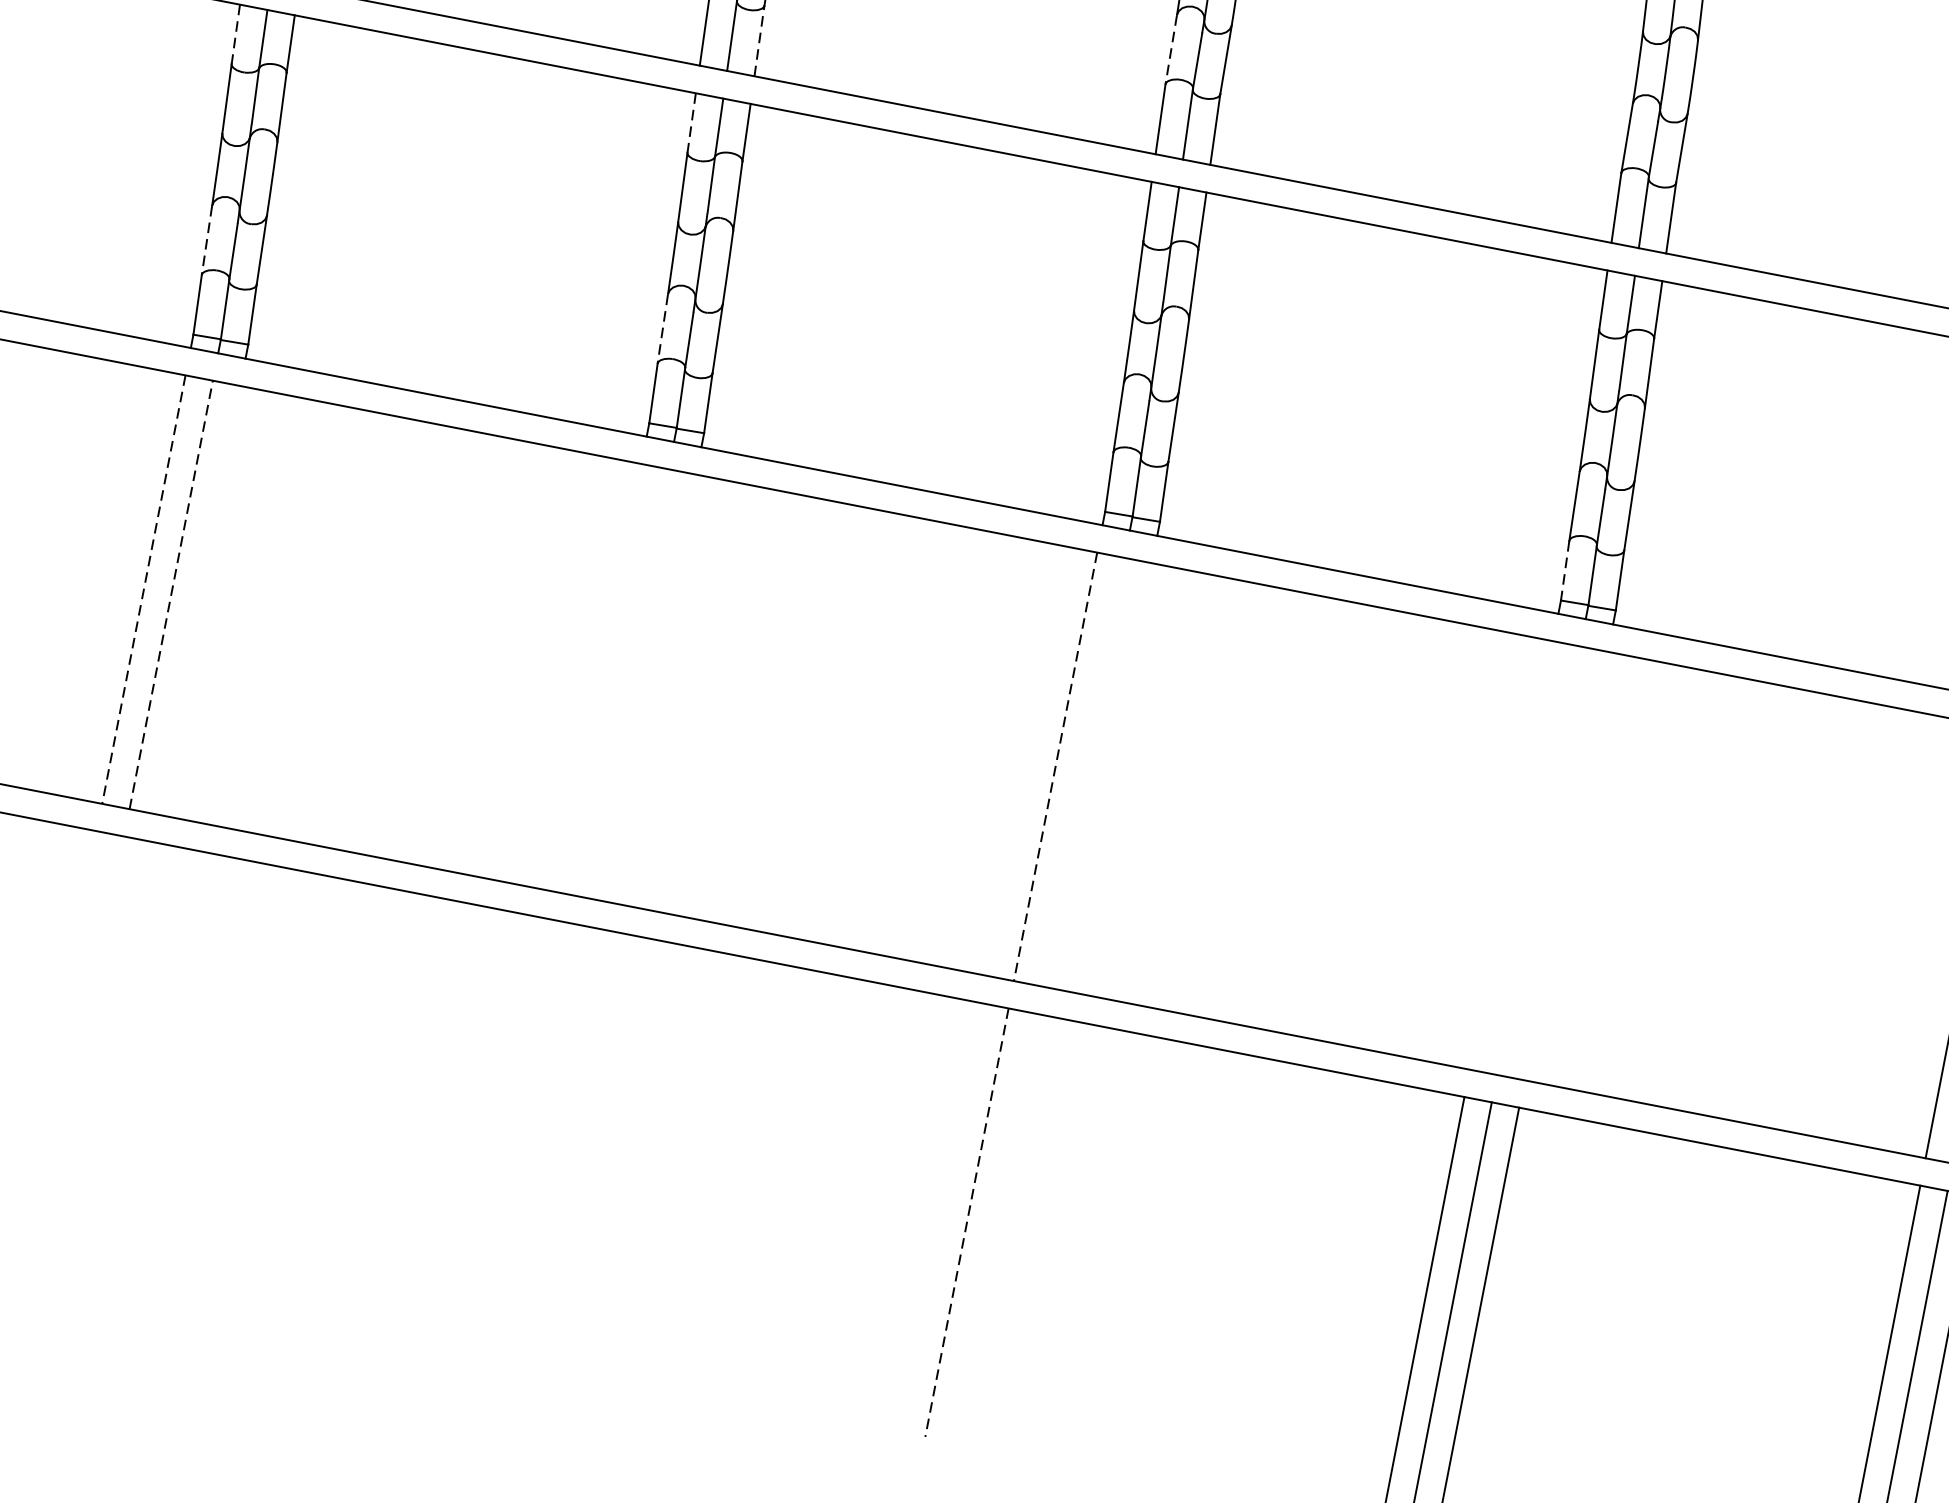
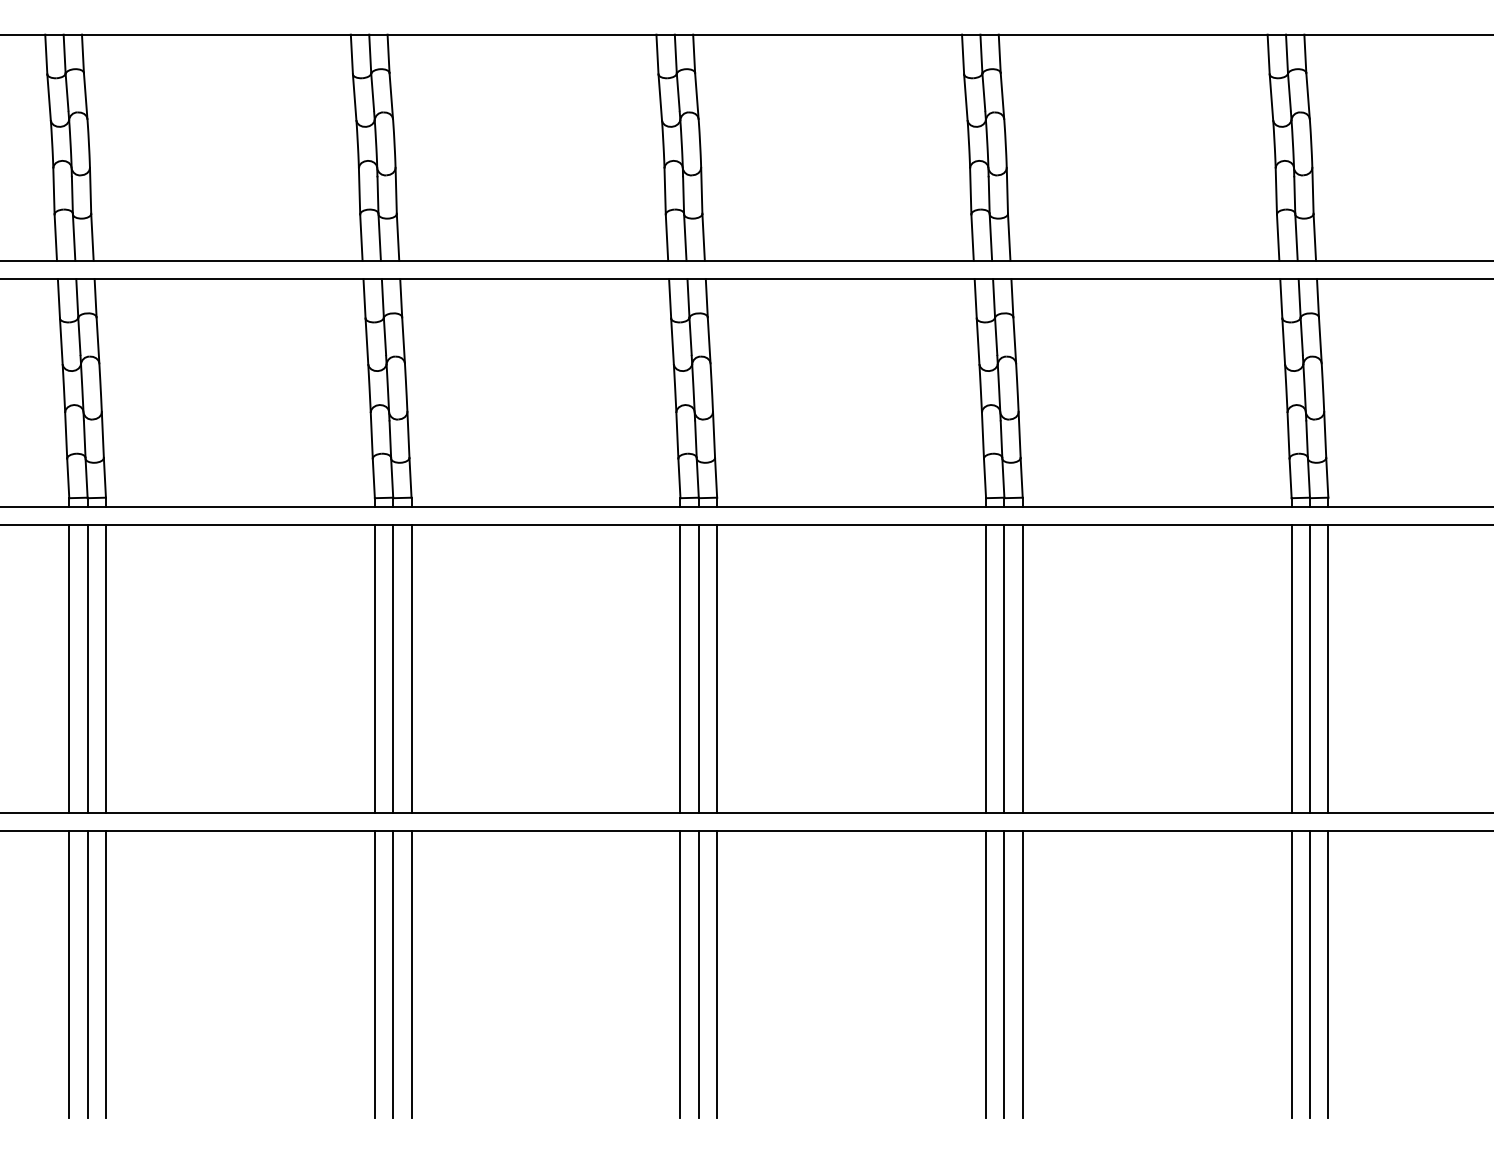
line: (235, 33) -> (58, 298), dashed -> solid
line: (760, 41) -> (398, 237), dashed -> solid
line: (1171, 50) -> (665, 191), dashed -> solid
line: (691, 122) -> (364, 298), dashed -> solid
line: (207, 241) -> (66, 436), dashed -> solid
line: (662, 330) -> (371, 436), dashed -> solid
line: (1565, 570) -> (985, 478), dashed -> solid
line: (144, 590) -> (69, 669), dashed -> solid
line: (170, 595) -> (87, 669), dashed -> solid
line: (198, 599) -> (105, 668), added
line: (599, 677) -> (374, 668), added
line: (627, 682) -> (393, 668), added
line: (654, 687) -> (411, 668), added
line: (1055, 767) -> (680, 669), dashed -> solid
line: (1082, 771) -> (698, 668), added
line: (1110, 776) -> (717, 668), added
line: (1512, 854) -> (986, 668), added
line: (1539, 859) -> (1004, 668), added
line: (1565, 865) -> (1022, 668), added
line: (55, 1045) -> (69, 974), added
line: (82, 1050) -> (87, 974), added
line: (109, 1055) -> (105, 974), added
line: (510, 1133) -> (374, 974), added
line: (538, 1139) -> (393, 974), added
line: (565, 1144) -> (411, 974), added
line: (967, 1222) -> (680, 974), dashed -> solid
line: (993, 1227) -> (698, 974), added
line: (1022, 1233) -> (717, 974), added

